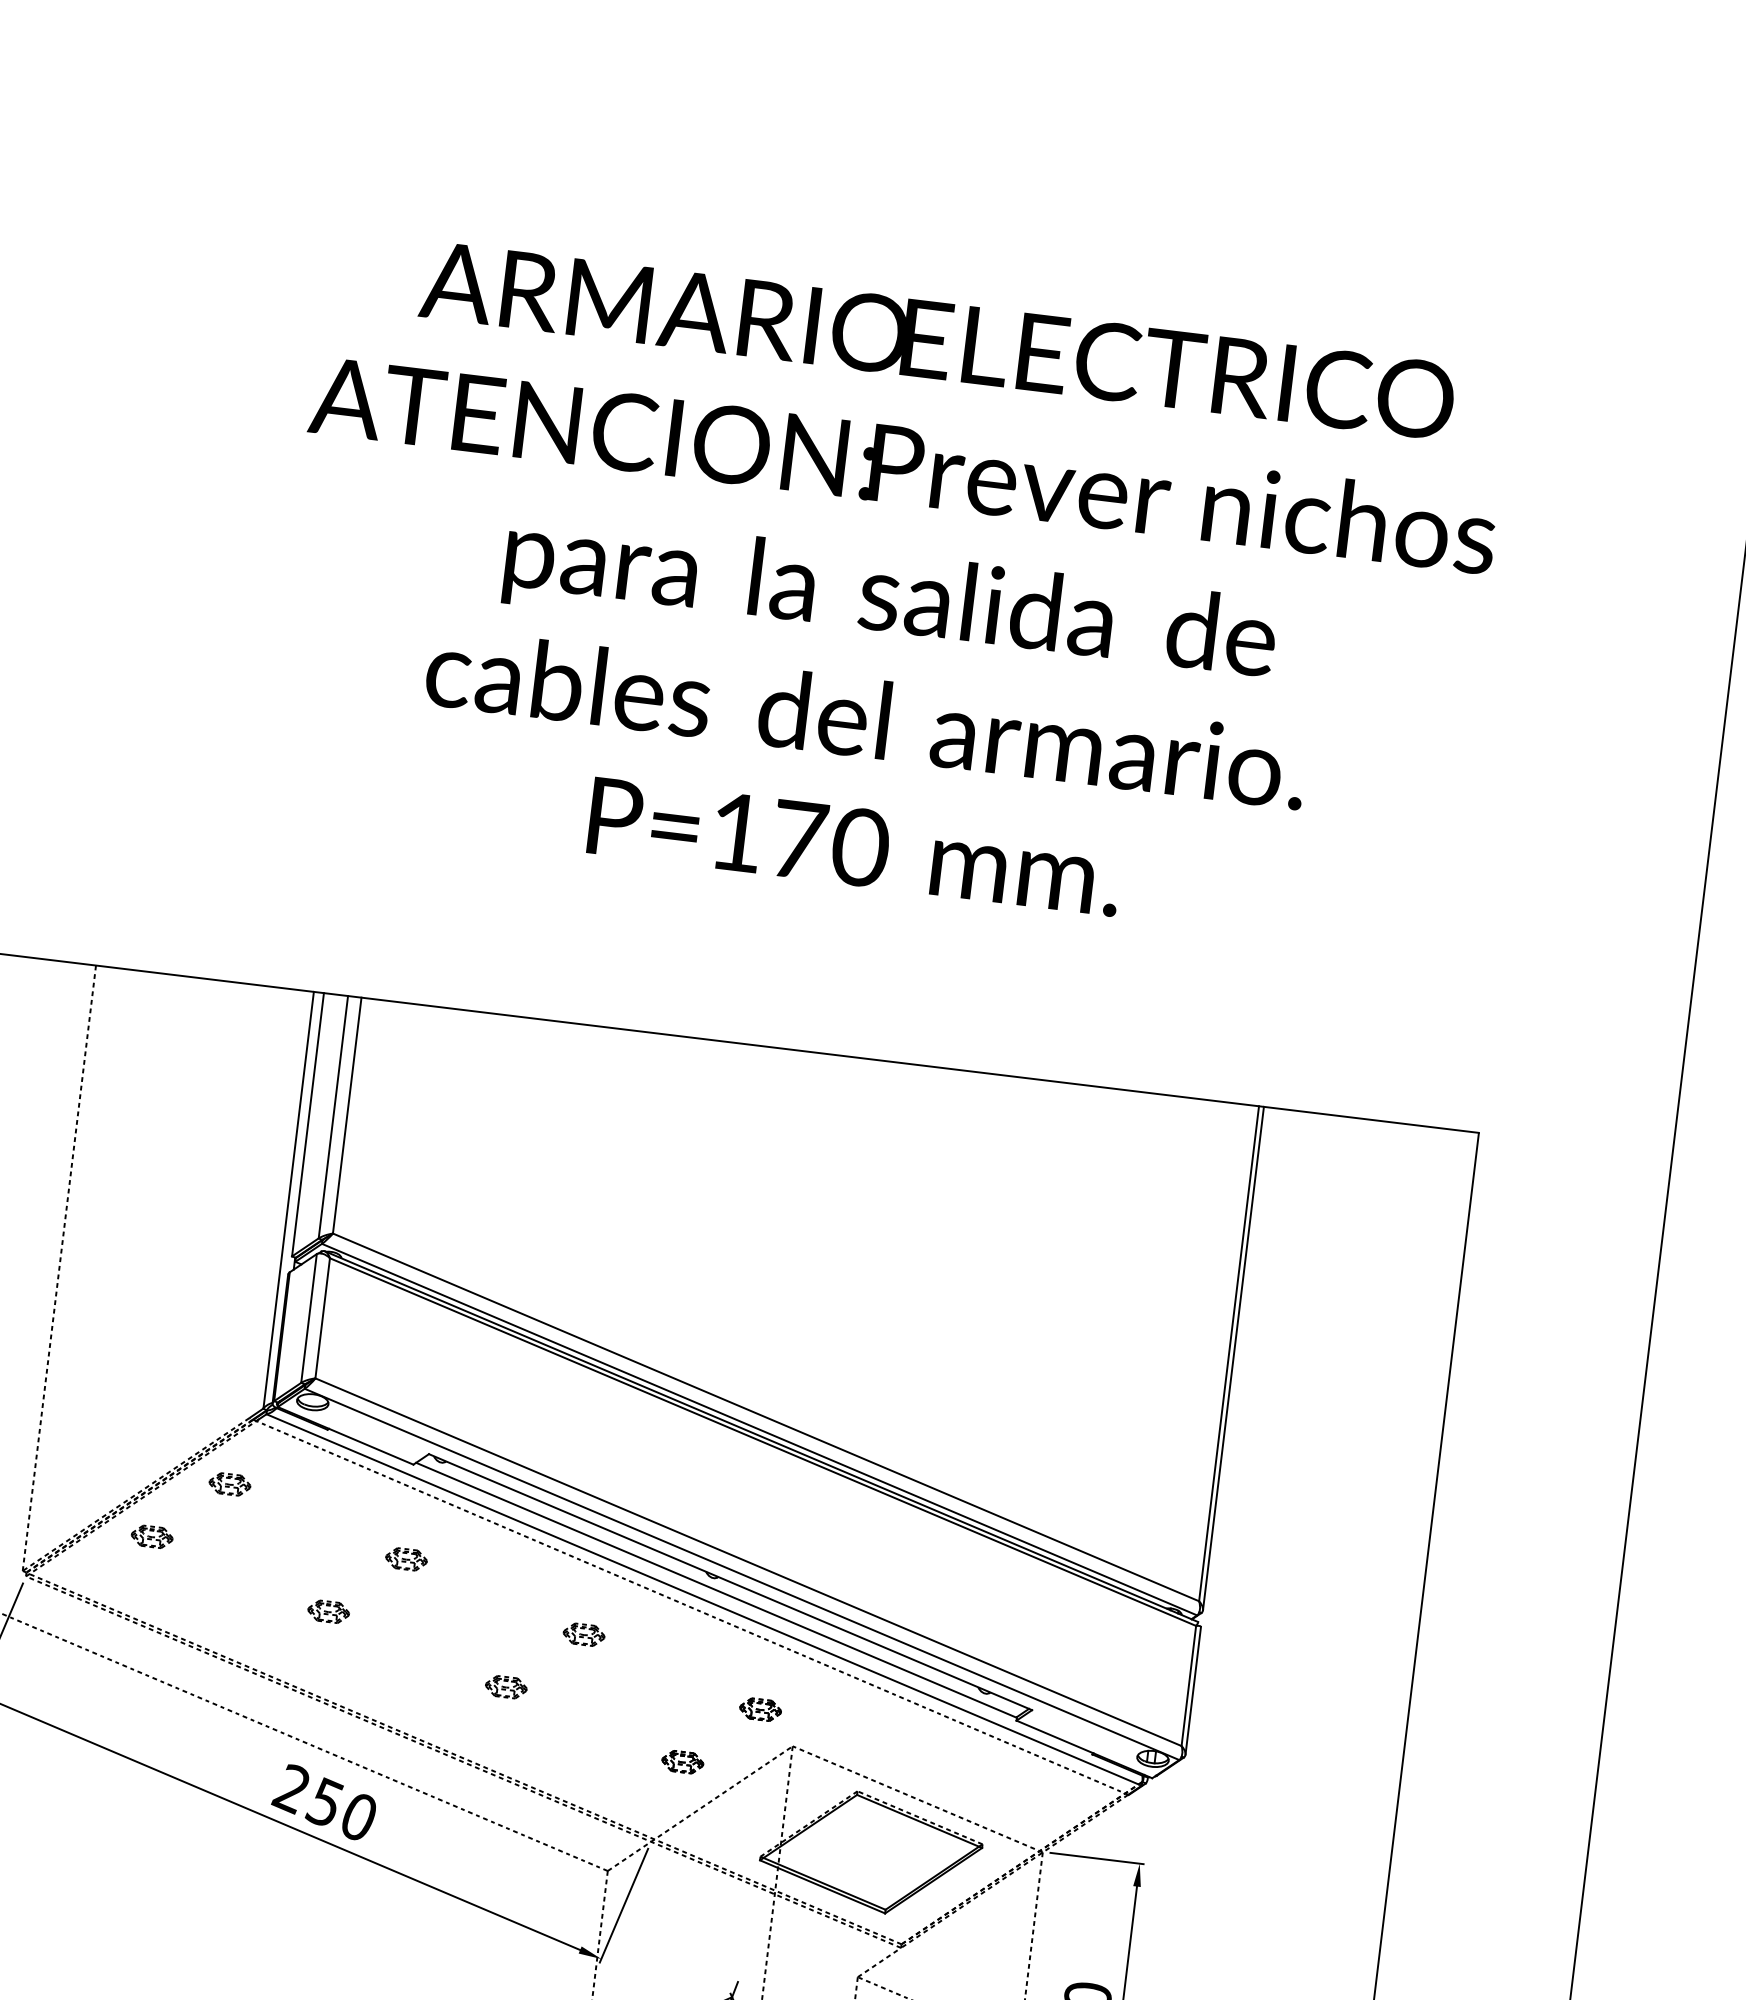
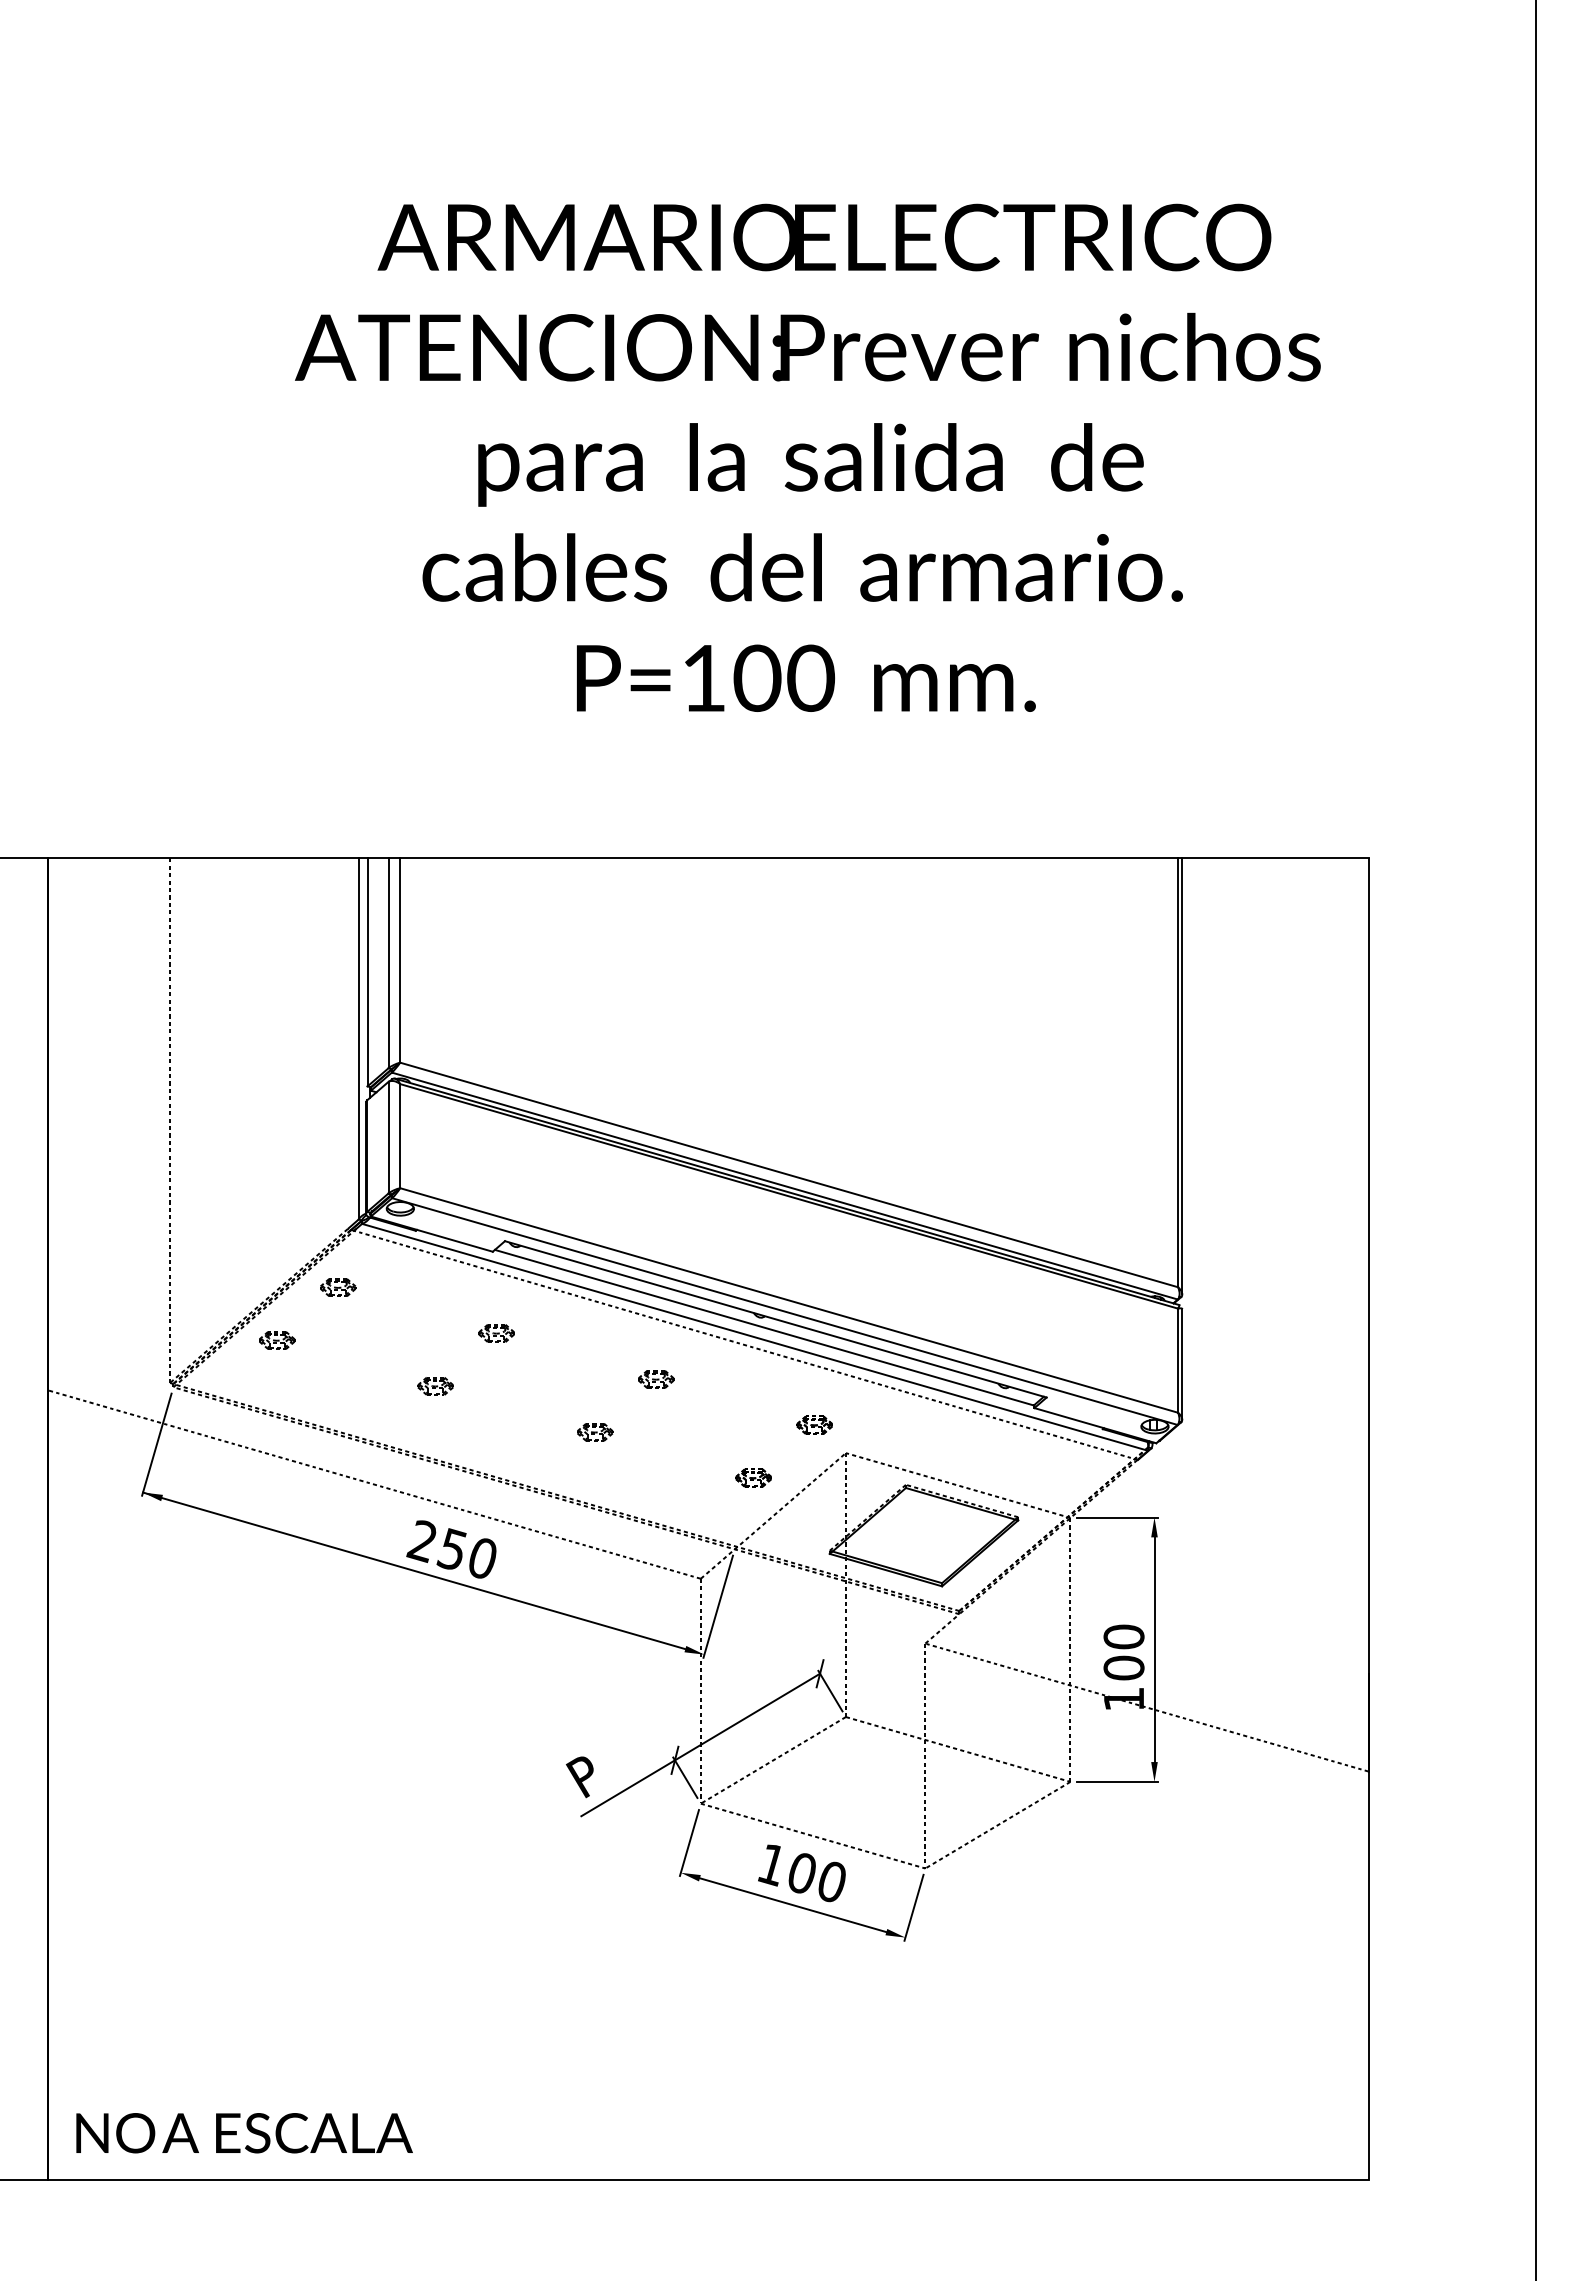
text: (799, 839) -> (757, 677), P=170 -> P=100

